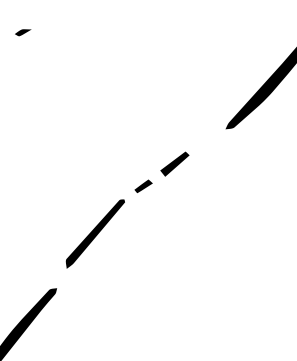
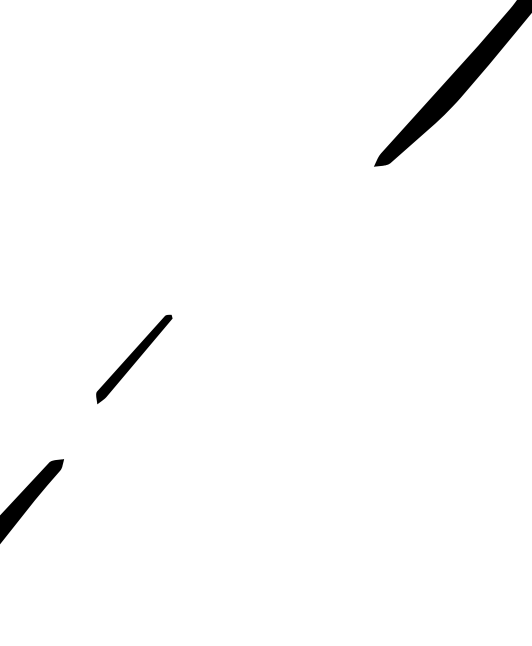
fill: (174, 163) -> (280, 229), removed
fill: (143, 186) -> (222, 271), removed
part: (94, 233) -> (132, 358), size x0.7

